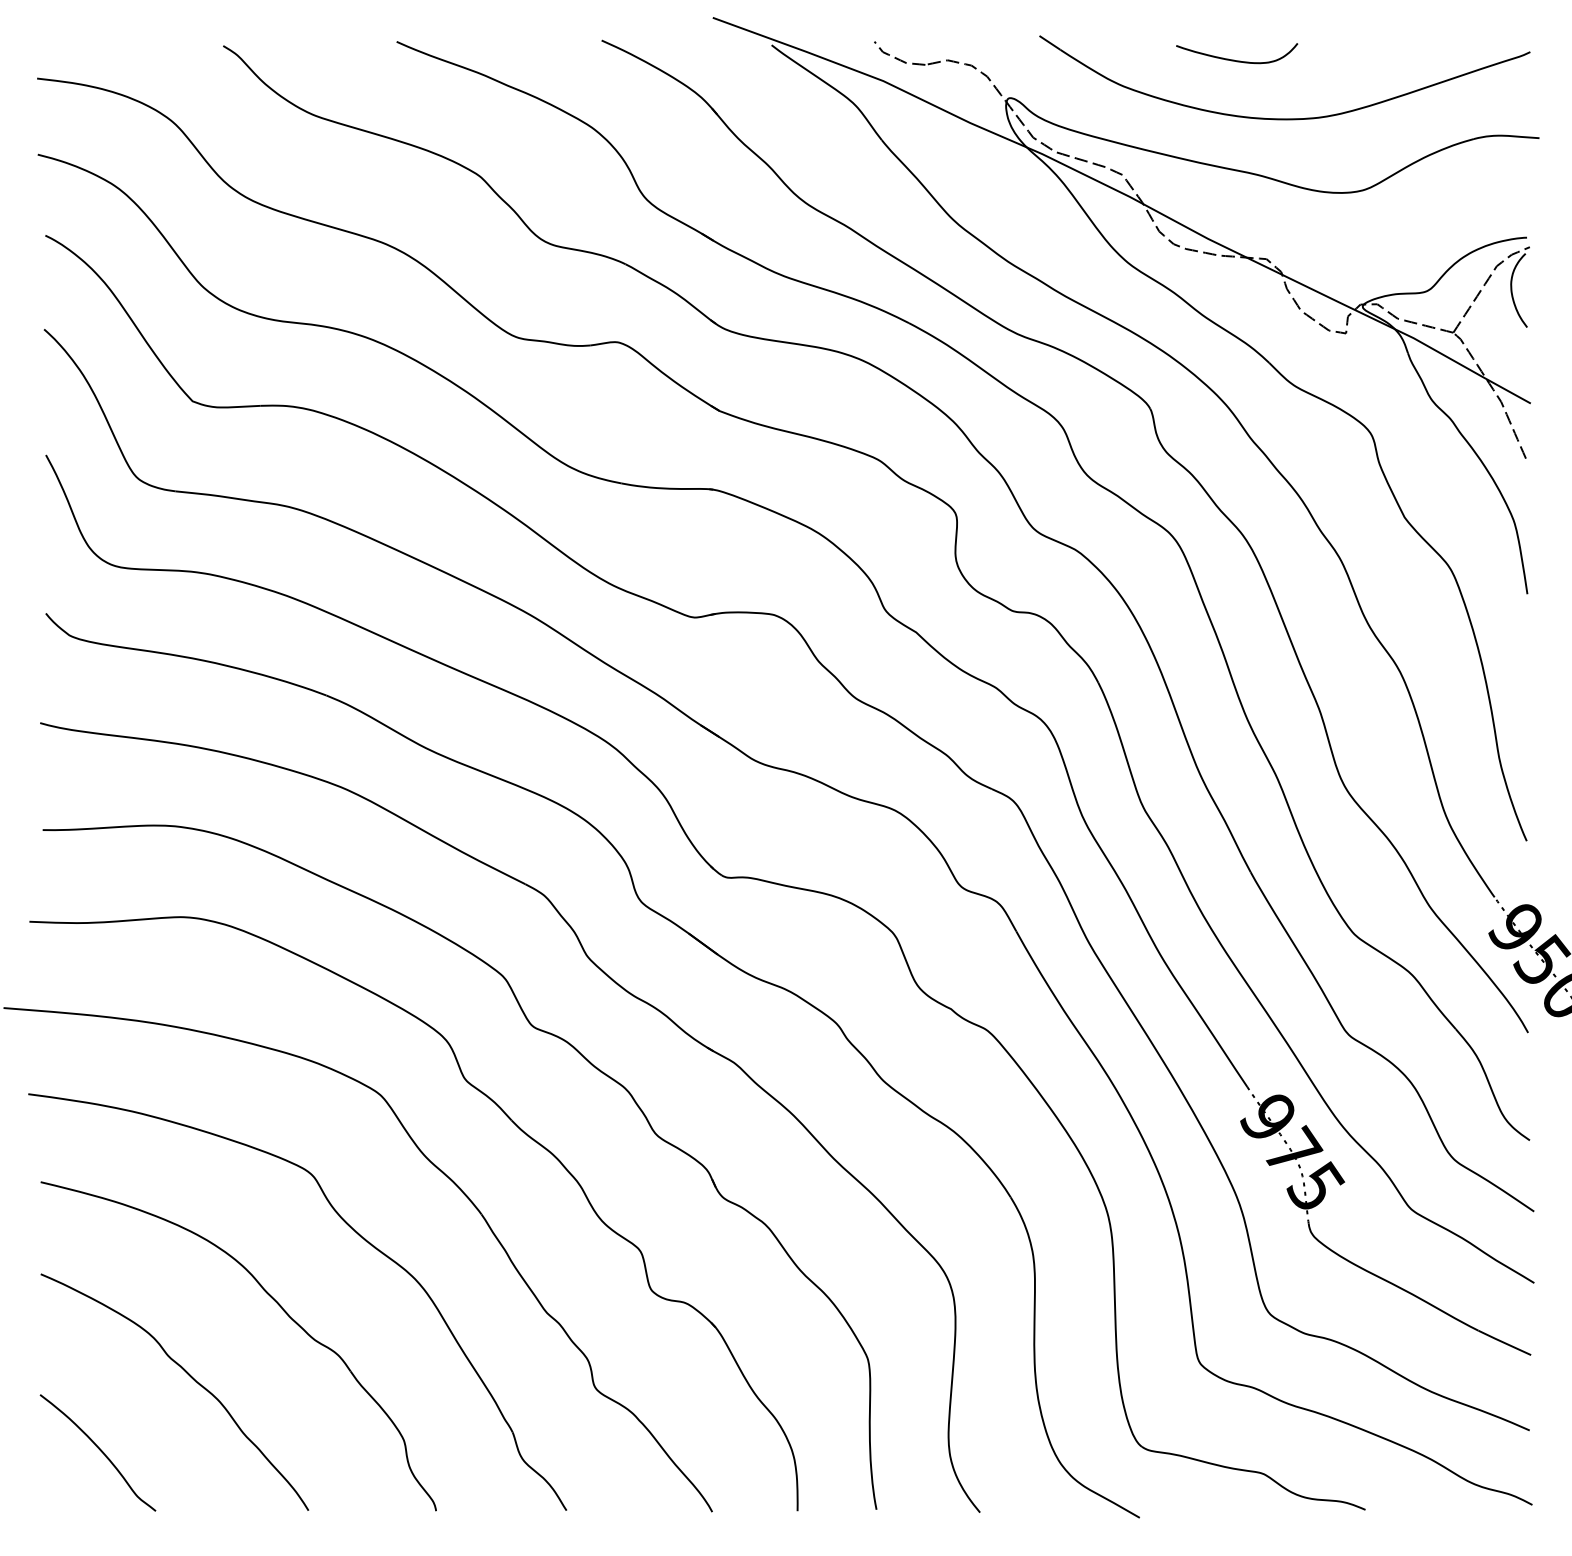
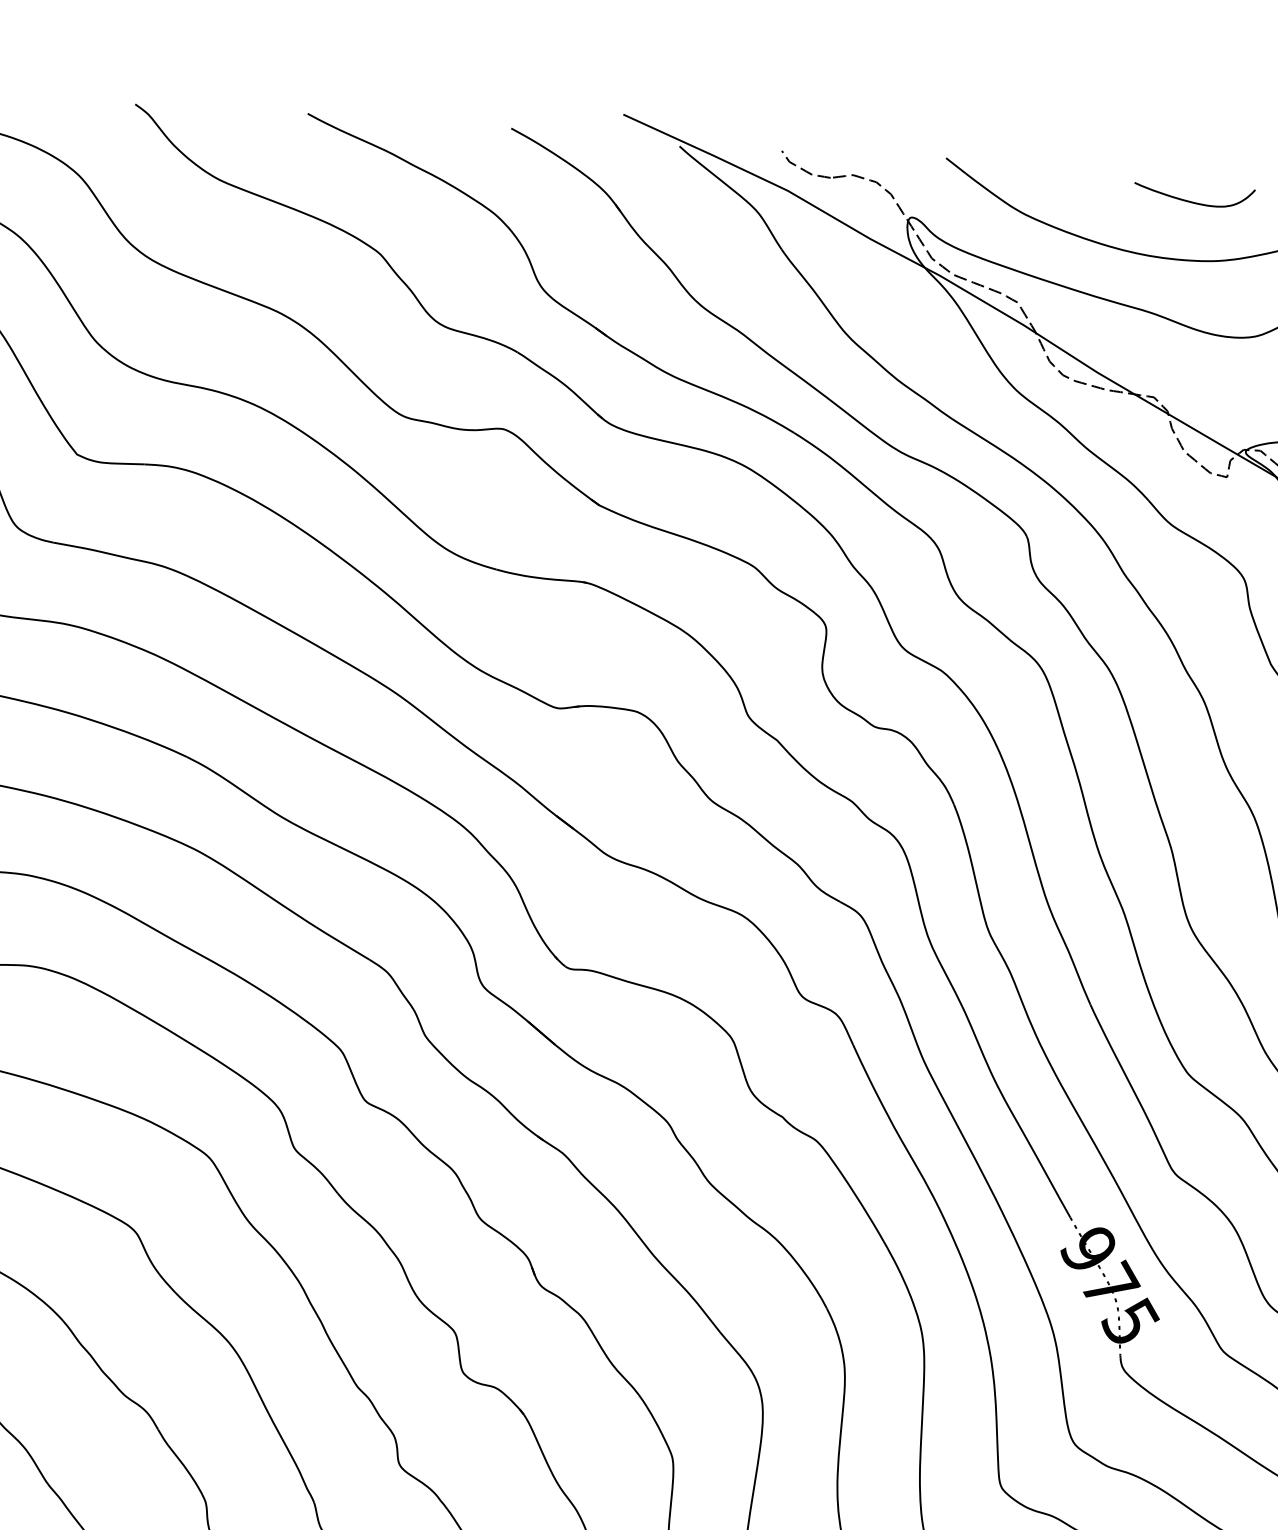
curve: (1234, 59) -> (1191, 200), moved

